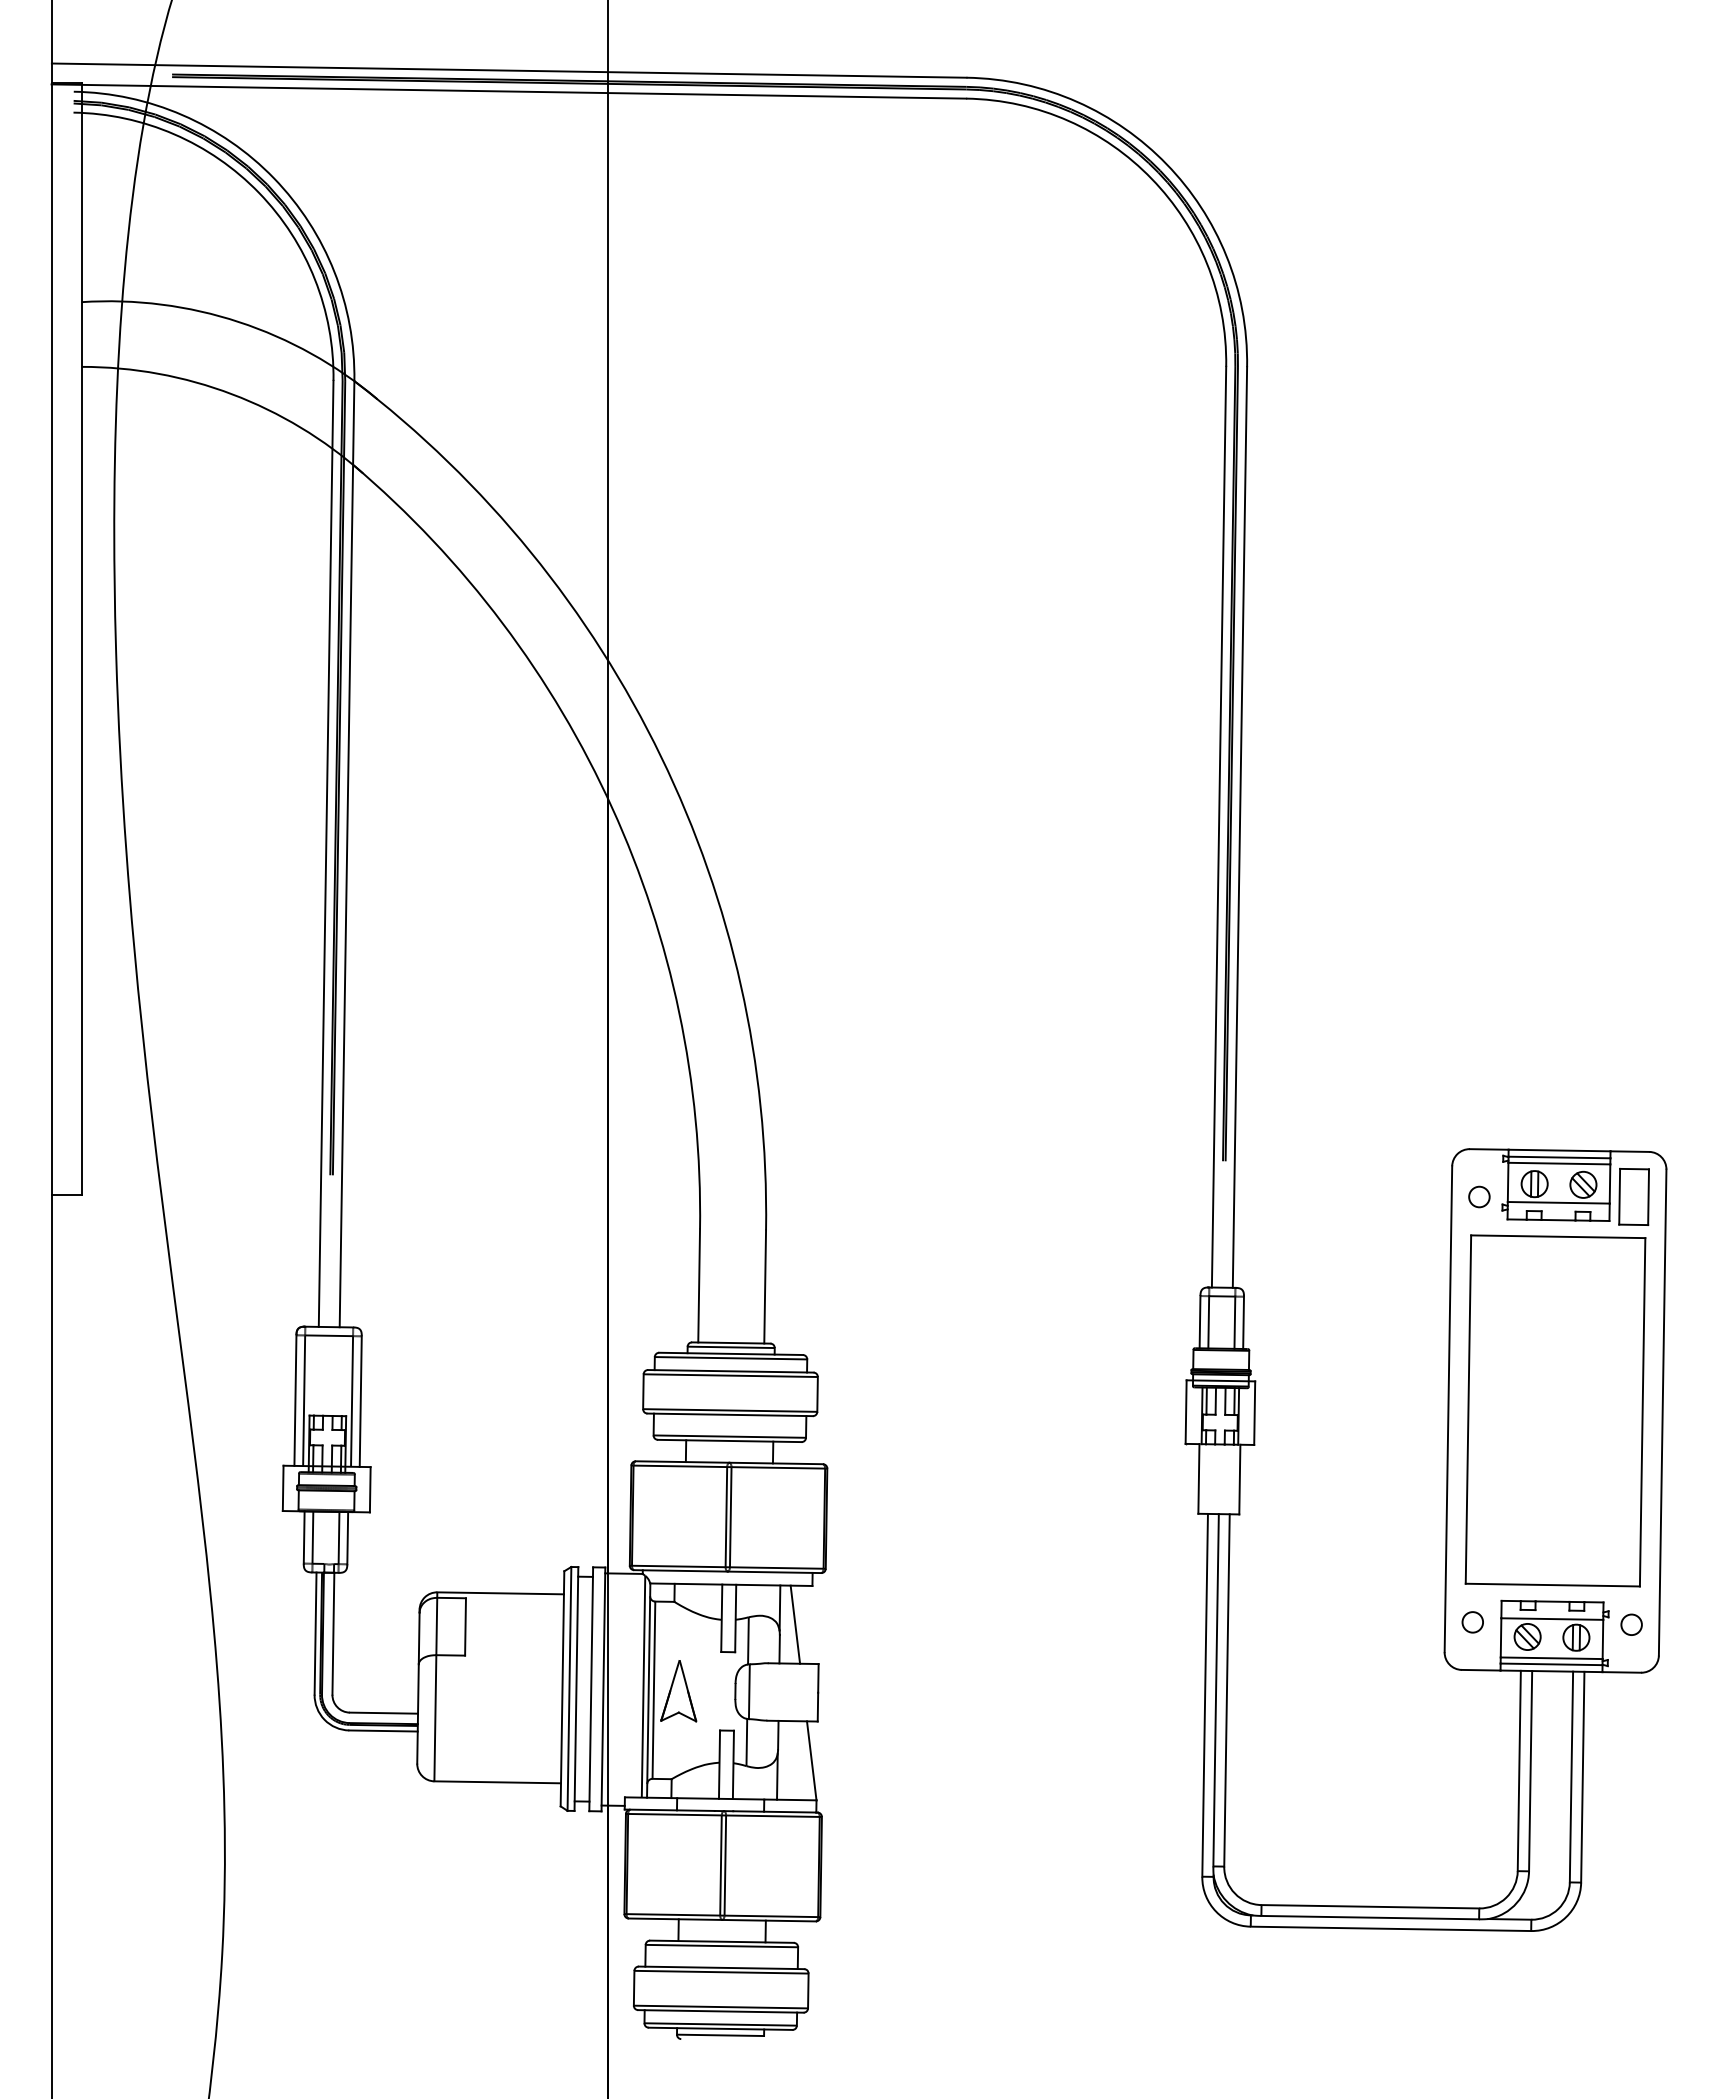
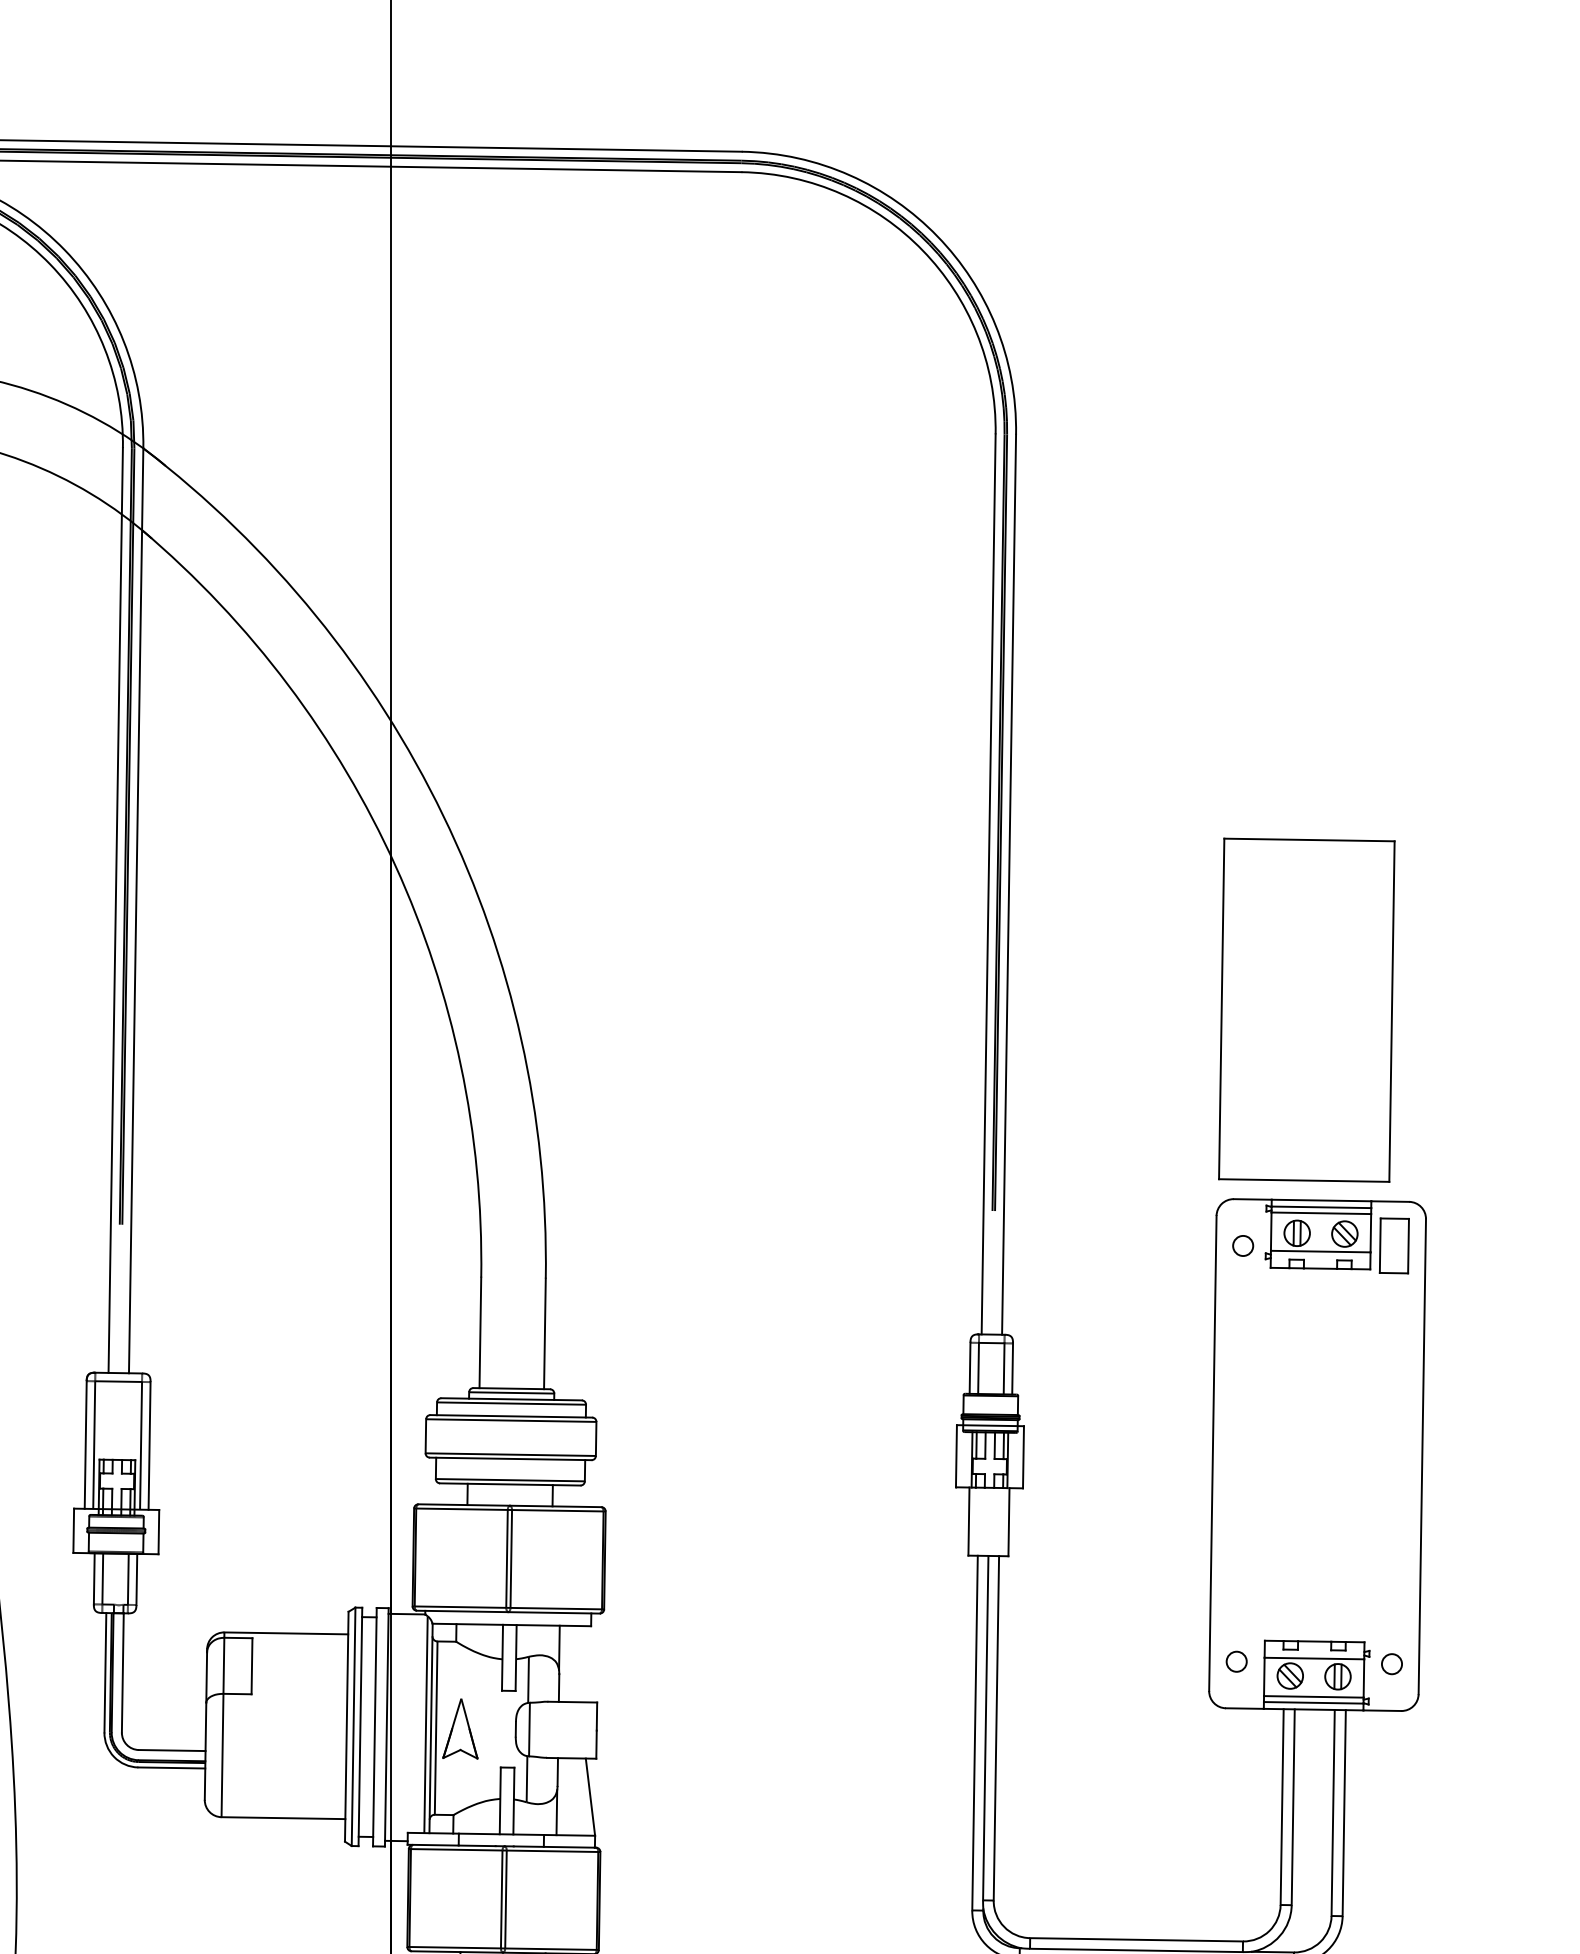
part: (1555, 1410) -> (1306, 1009), moved
line: (795, 1624) -> (574, 1663), removed

